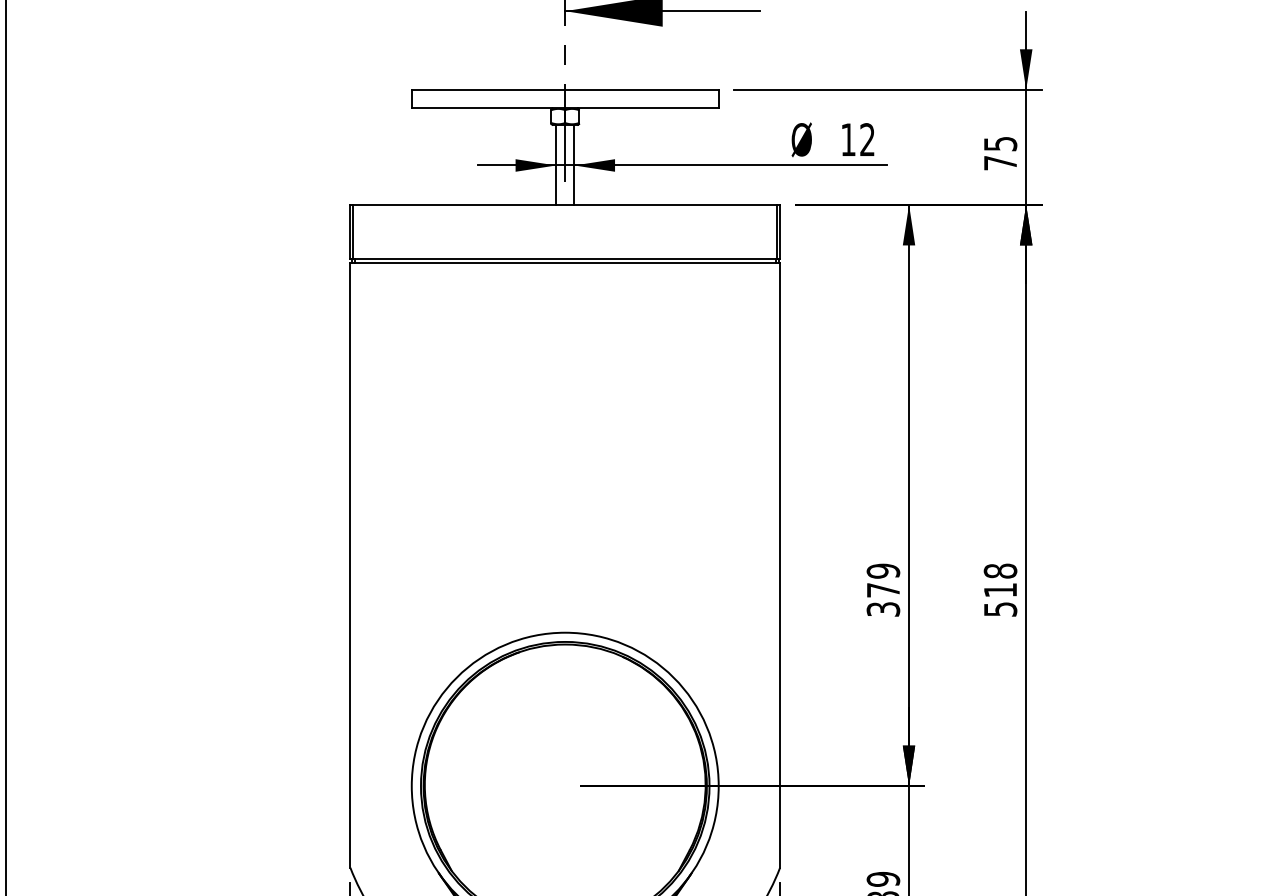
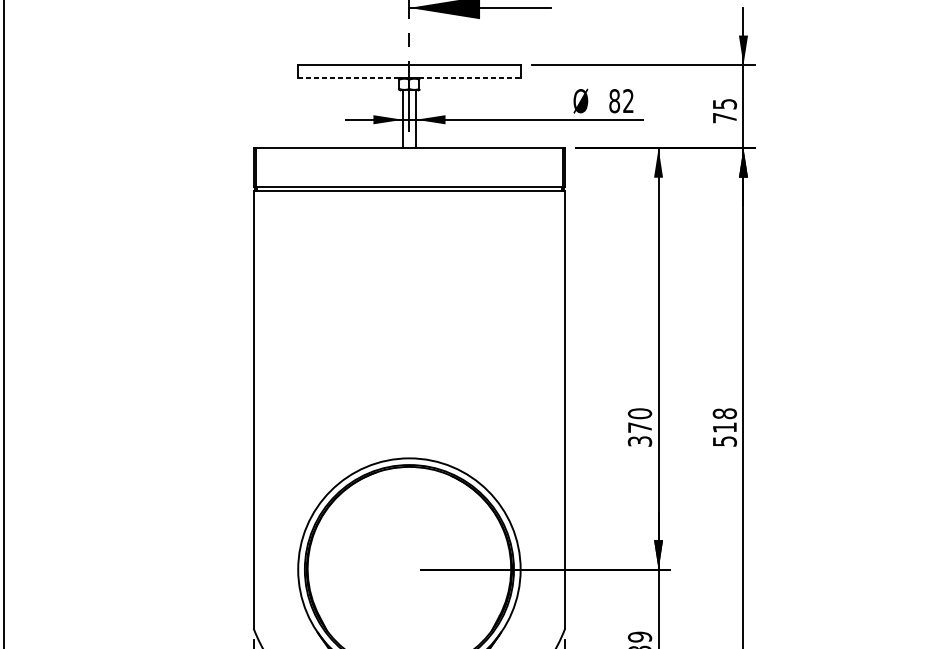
line: (482, 108) -> (349, 78), solid -> dashed
line: (649, 108) -> (470, 78), solid -> dashed
text: (848, 139) -> (614, 100), 12 -> 82
text: (883, 570) -> (640, 413), 379 -> 370

